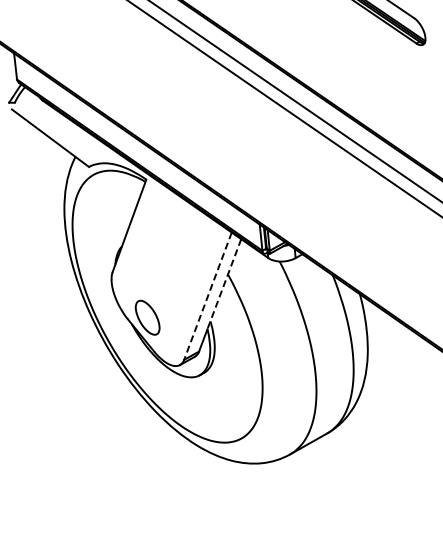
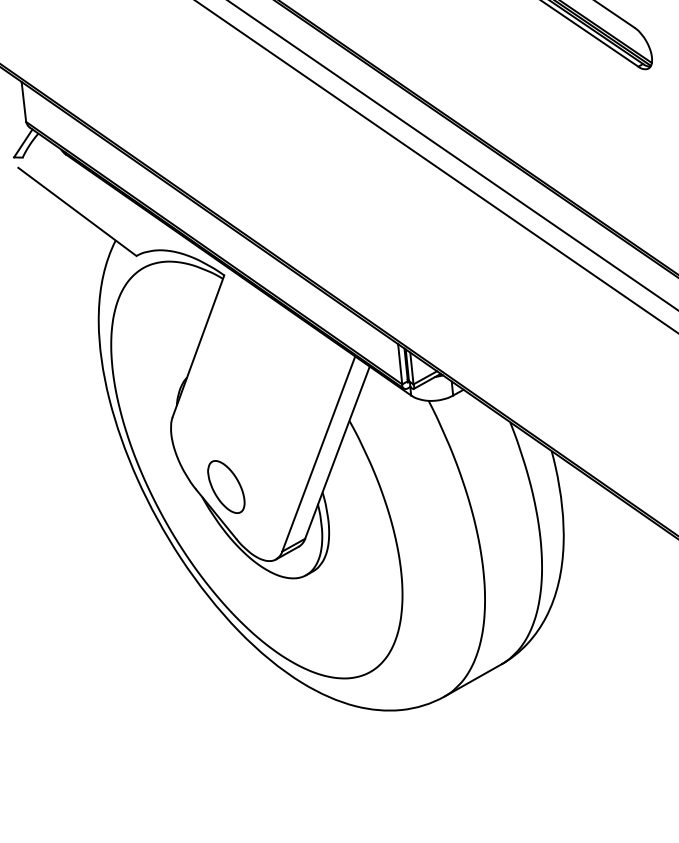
line: (224, 284) -> (344, 436), dashed -> solid
line: (207, 296) -> (318, 454), dashed -> solid

